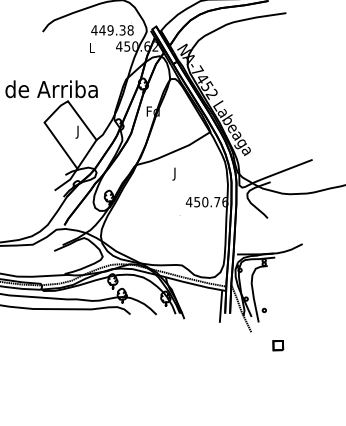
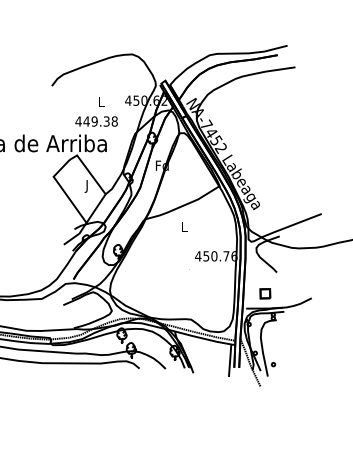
text: (112, 29) -> (96, 120), moved
text: (175, 173) -> (184, 227), J -> L
part: (278, 345) -> (265, 293), moved

